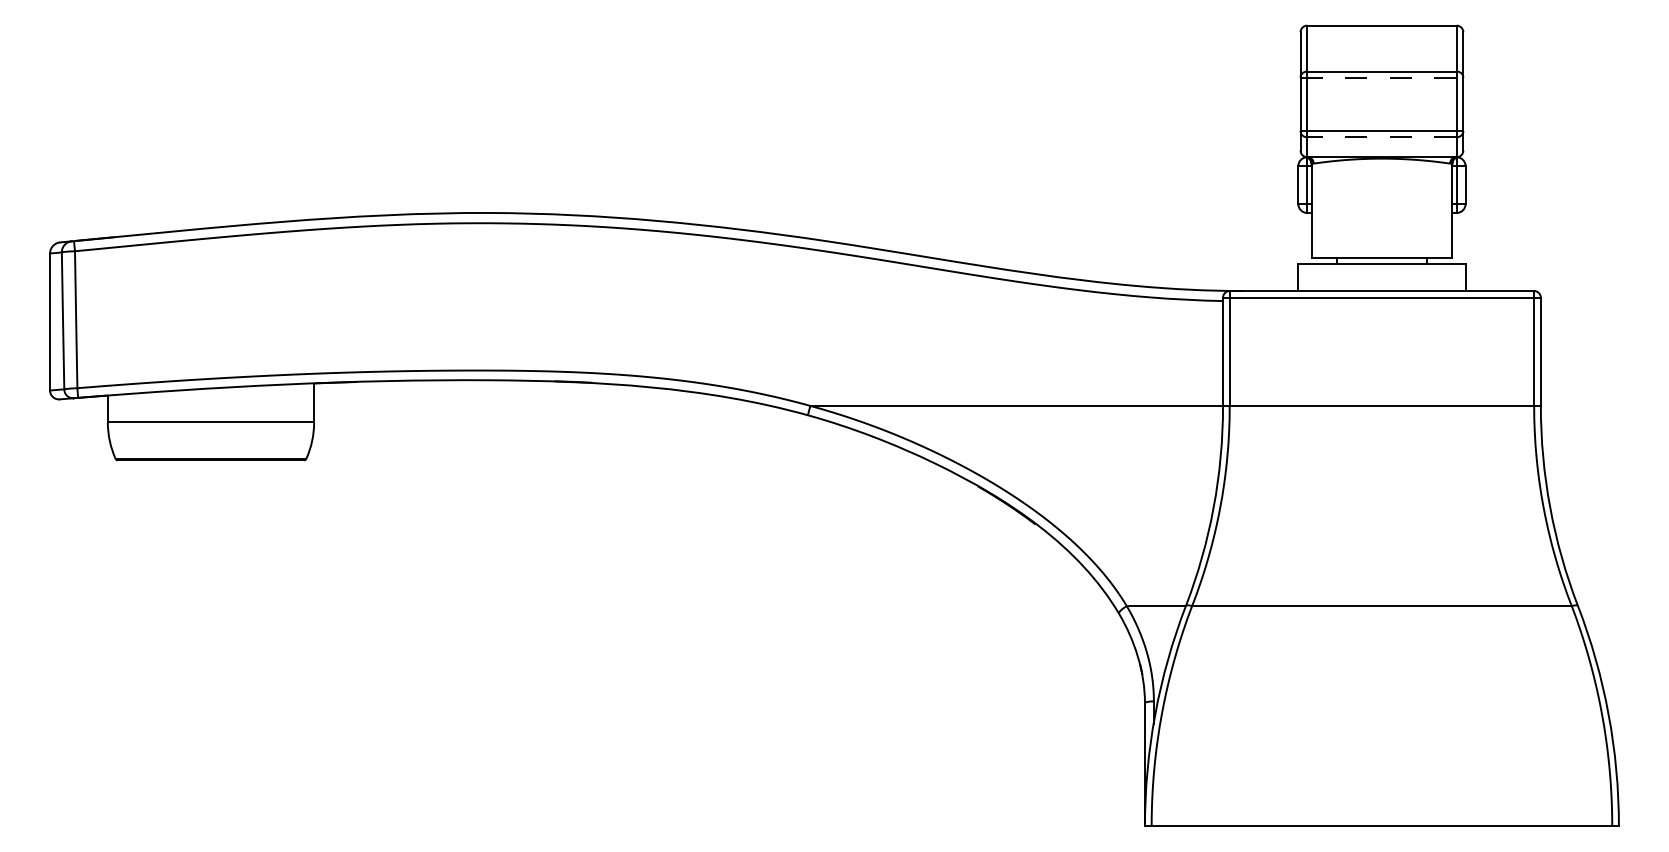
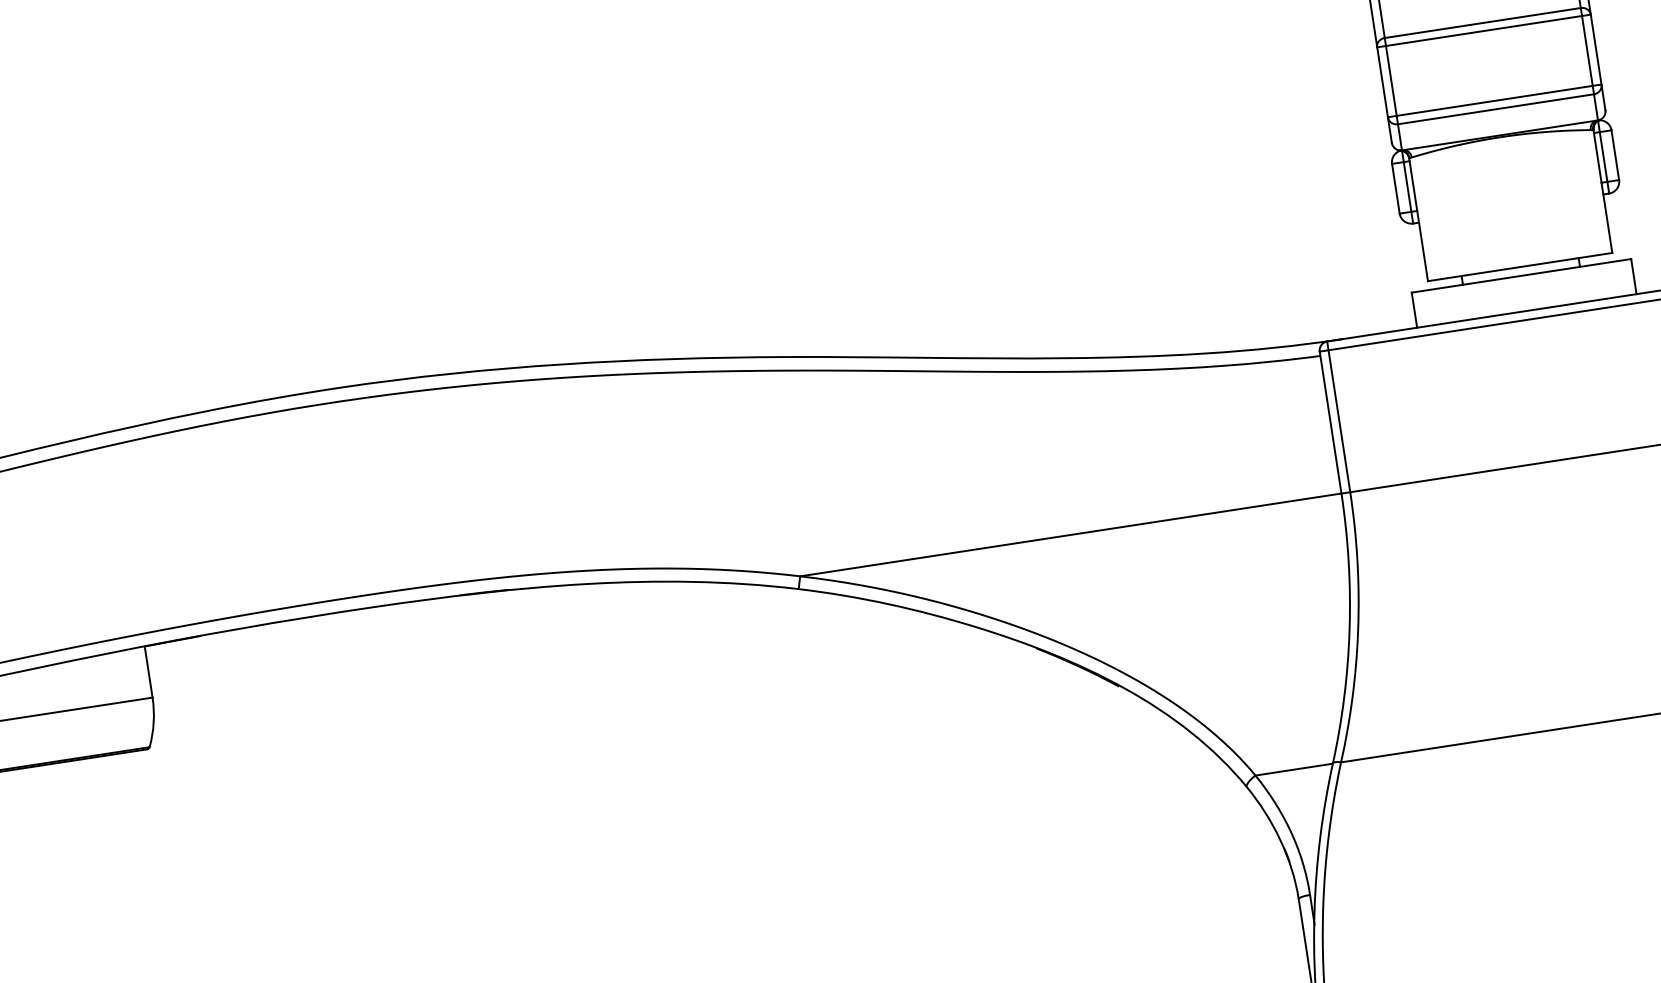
line: (1382, 77) -> (1484, 30), dashed -> solid
line: (1381, 137) -> (1495, 109), dashed -> solid

